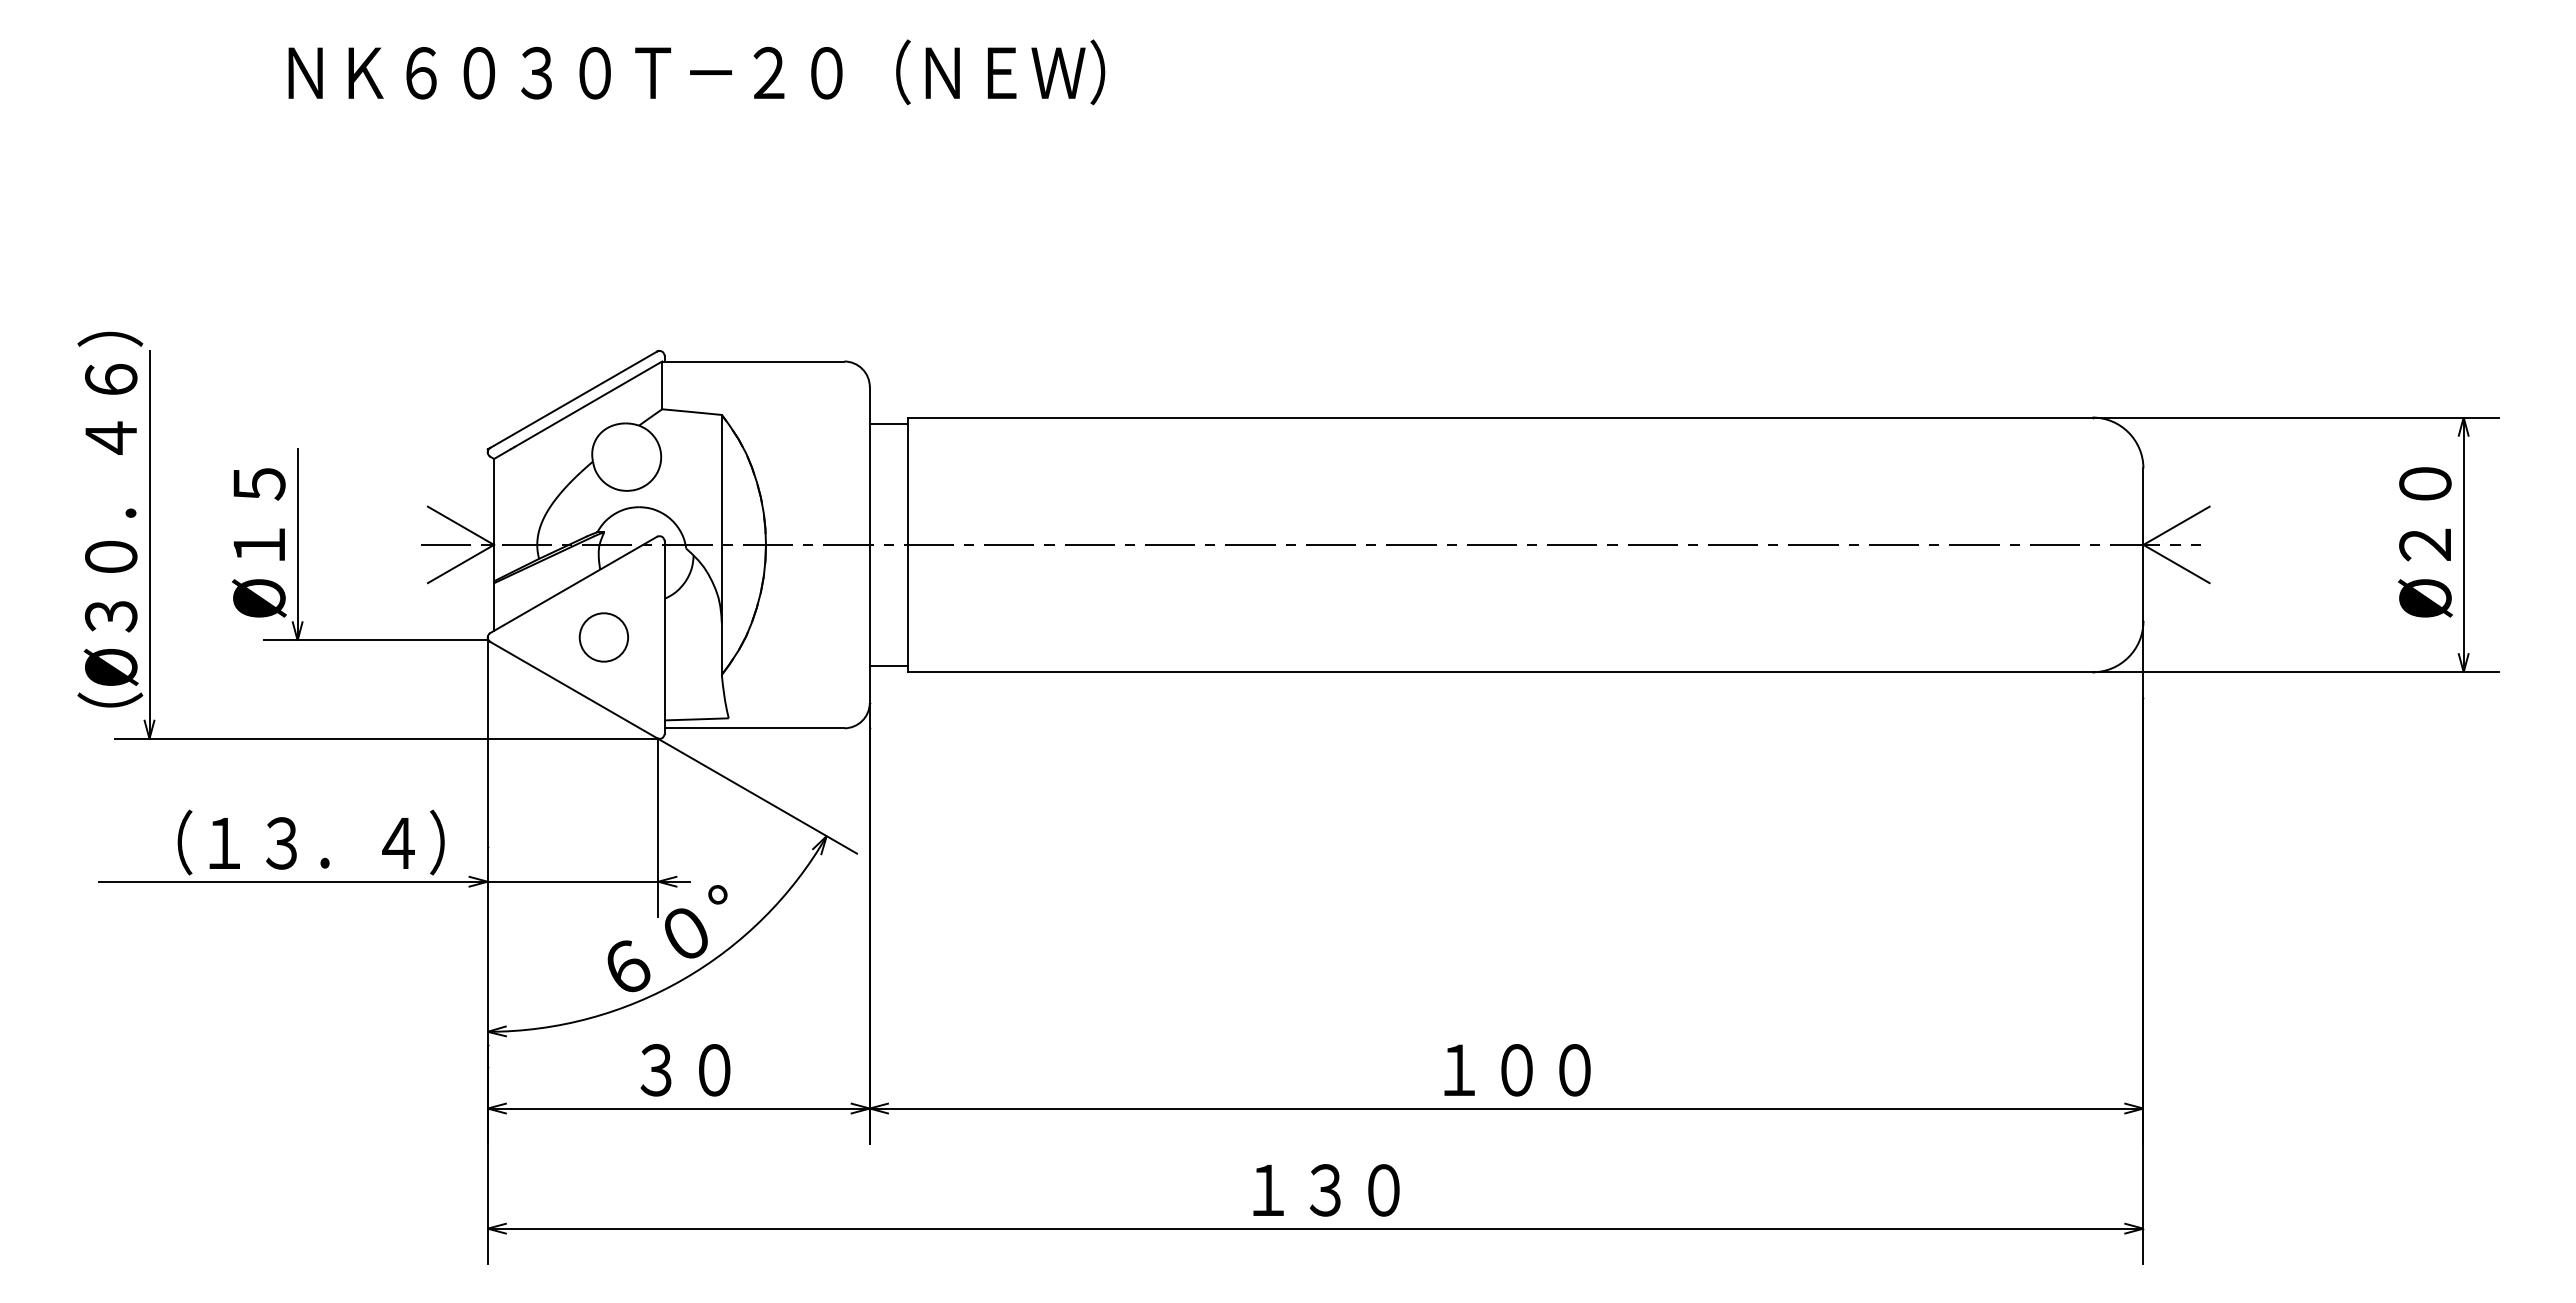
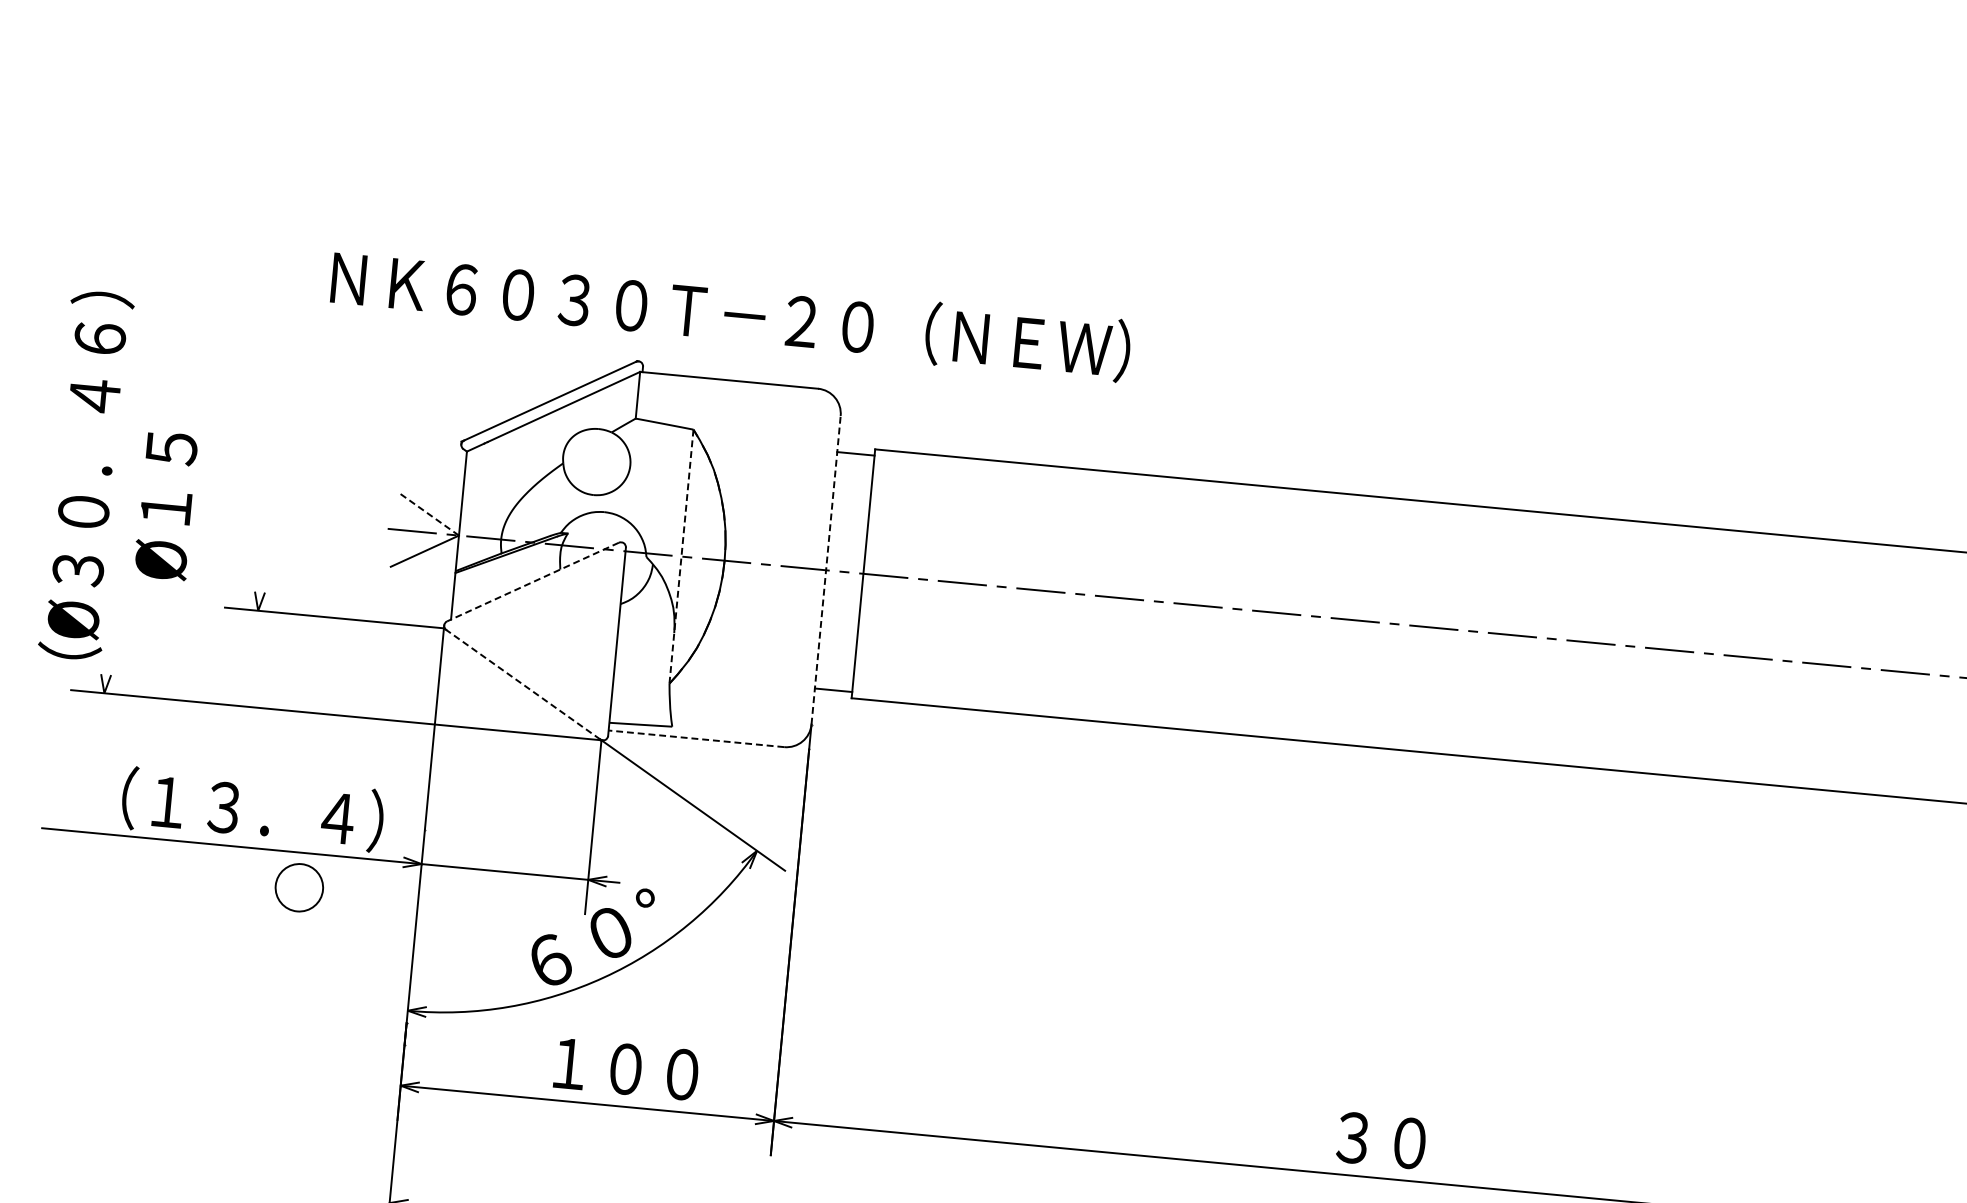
text: (696, 72) -> (730, 314), moved
line: (460, 525) -> (427, 513), solid -> dashed
text: (259, 542) -> (166, 505), moved
line: (149, 544) -> (122, 503), removed
line: (297, 544) -> (266, 517), removed
line: (721, 544) -> (681, 556), solid -> dashed
line: (869, 544) -> (825, 569), solid -> dashed
line: (573, 585) -> (532, 582), solid -> dashed
circle: (603, 637) -> (298, 887), moved
line: (573, 689) -> (523, 684), solid -> dashed
line: (754, 728) -> (696, 739), solid -> dashed
text: (714, 1070) -> (625, 1069), ３０ -> １００
text: (1516, 1070) -> (1409, 1143), １００ -> ３０

